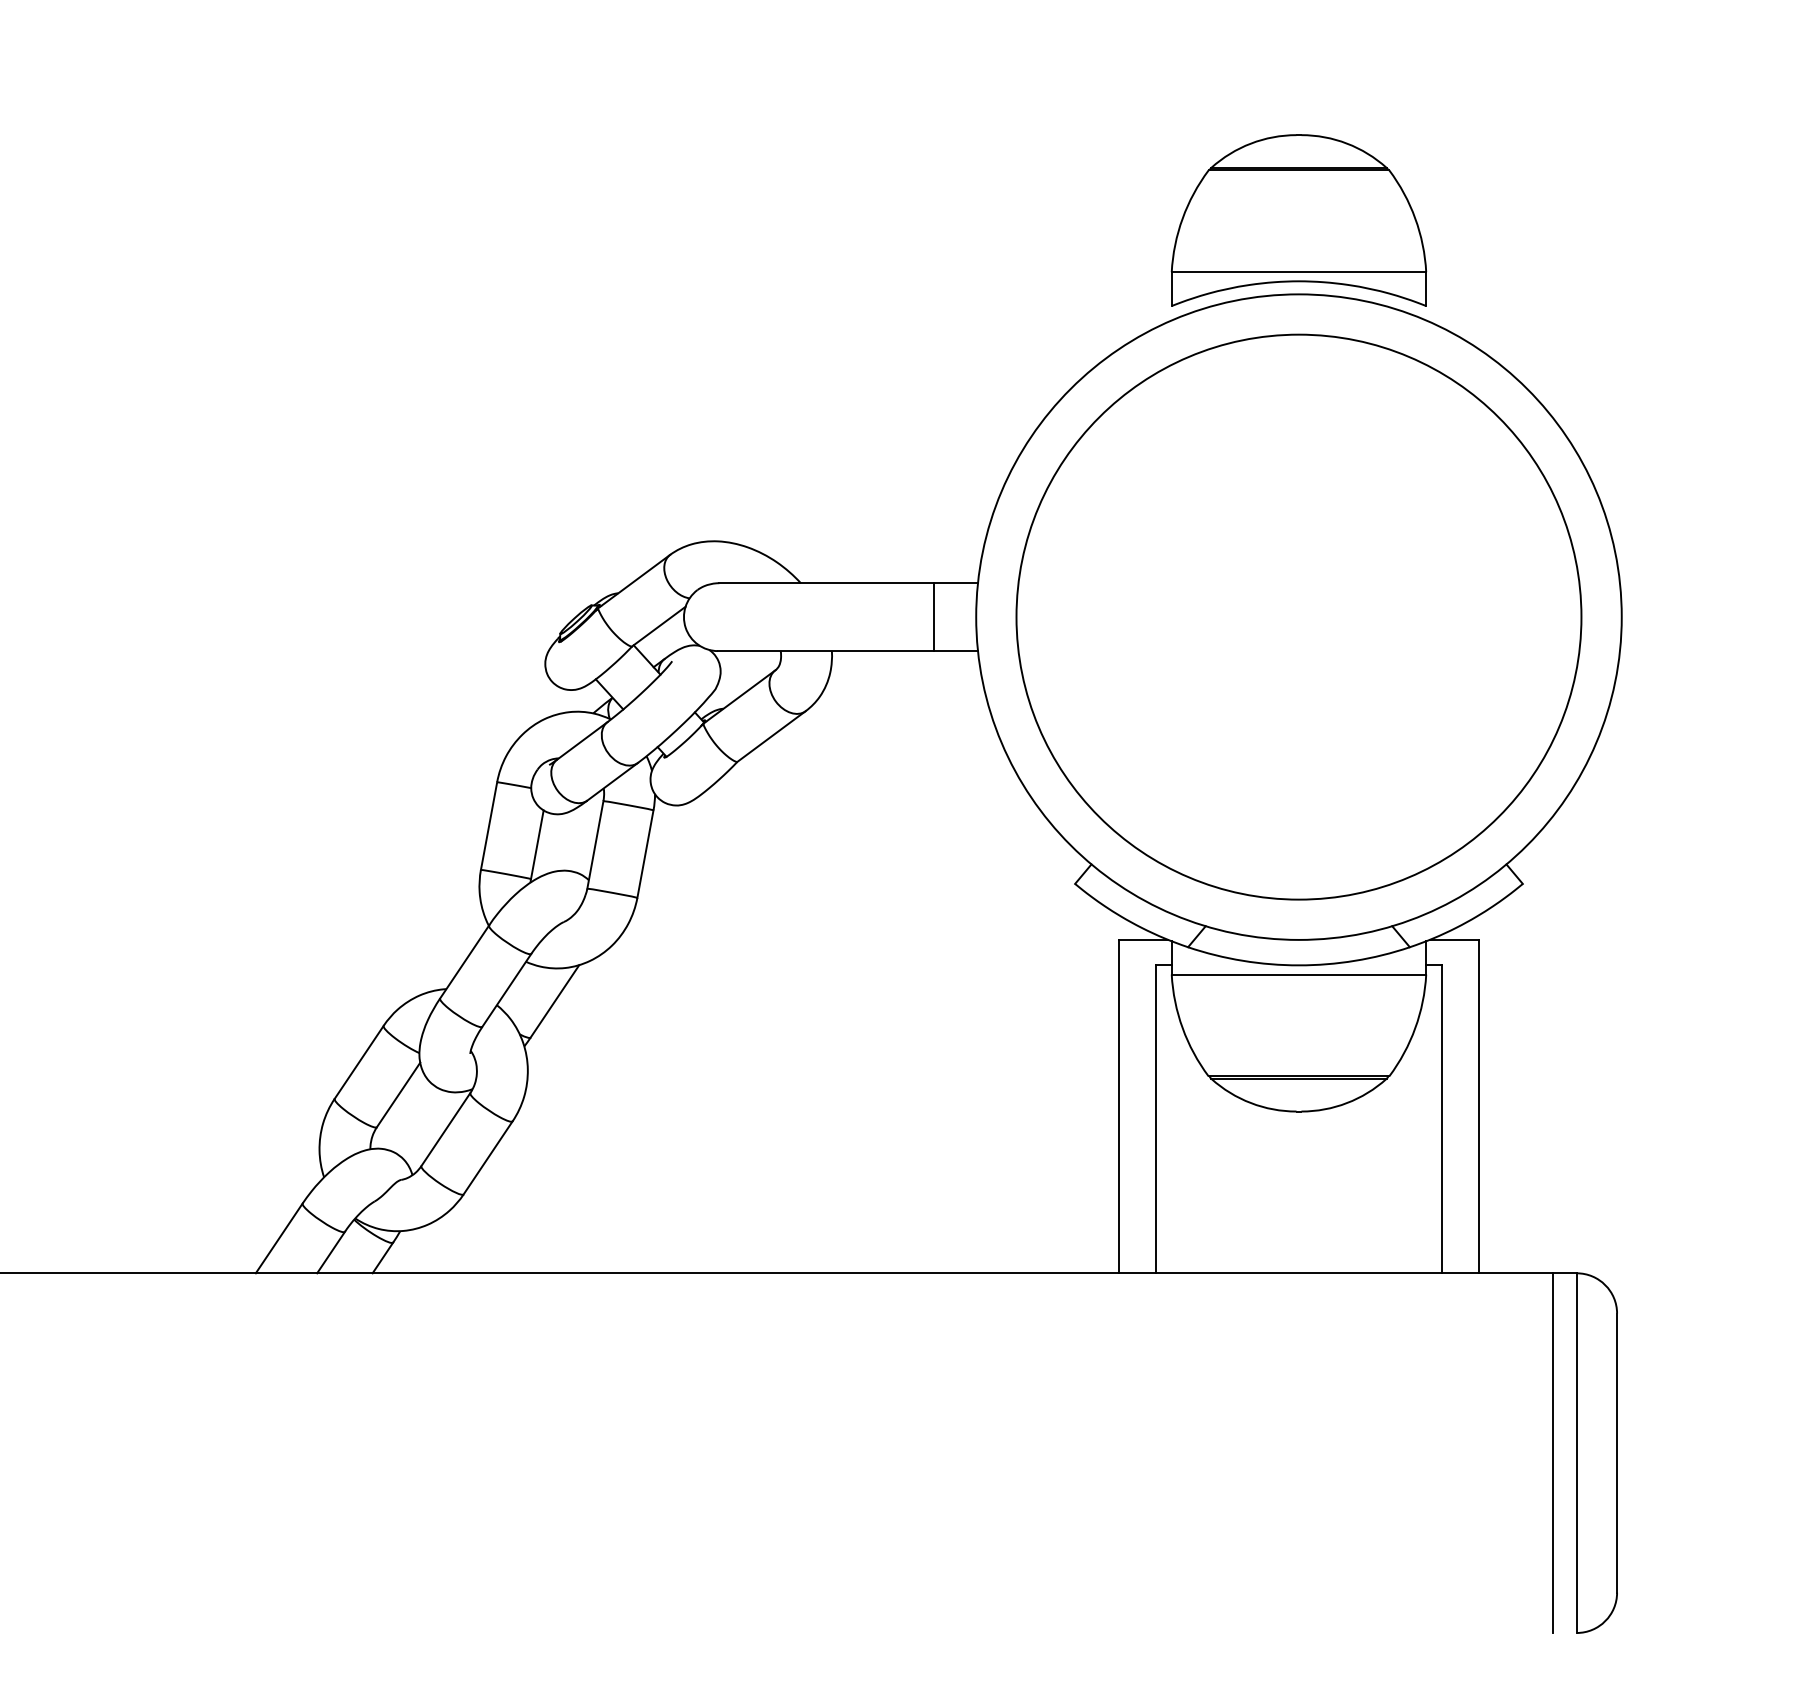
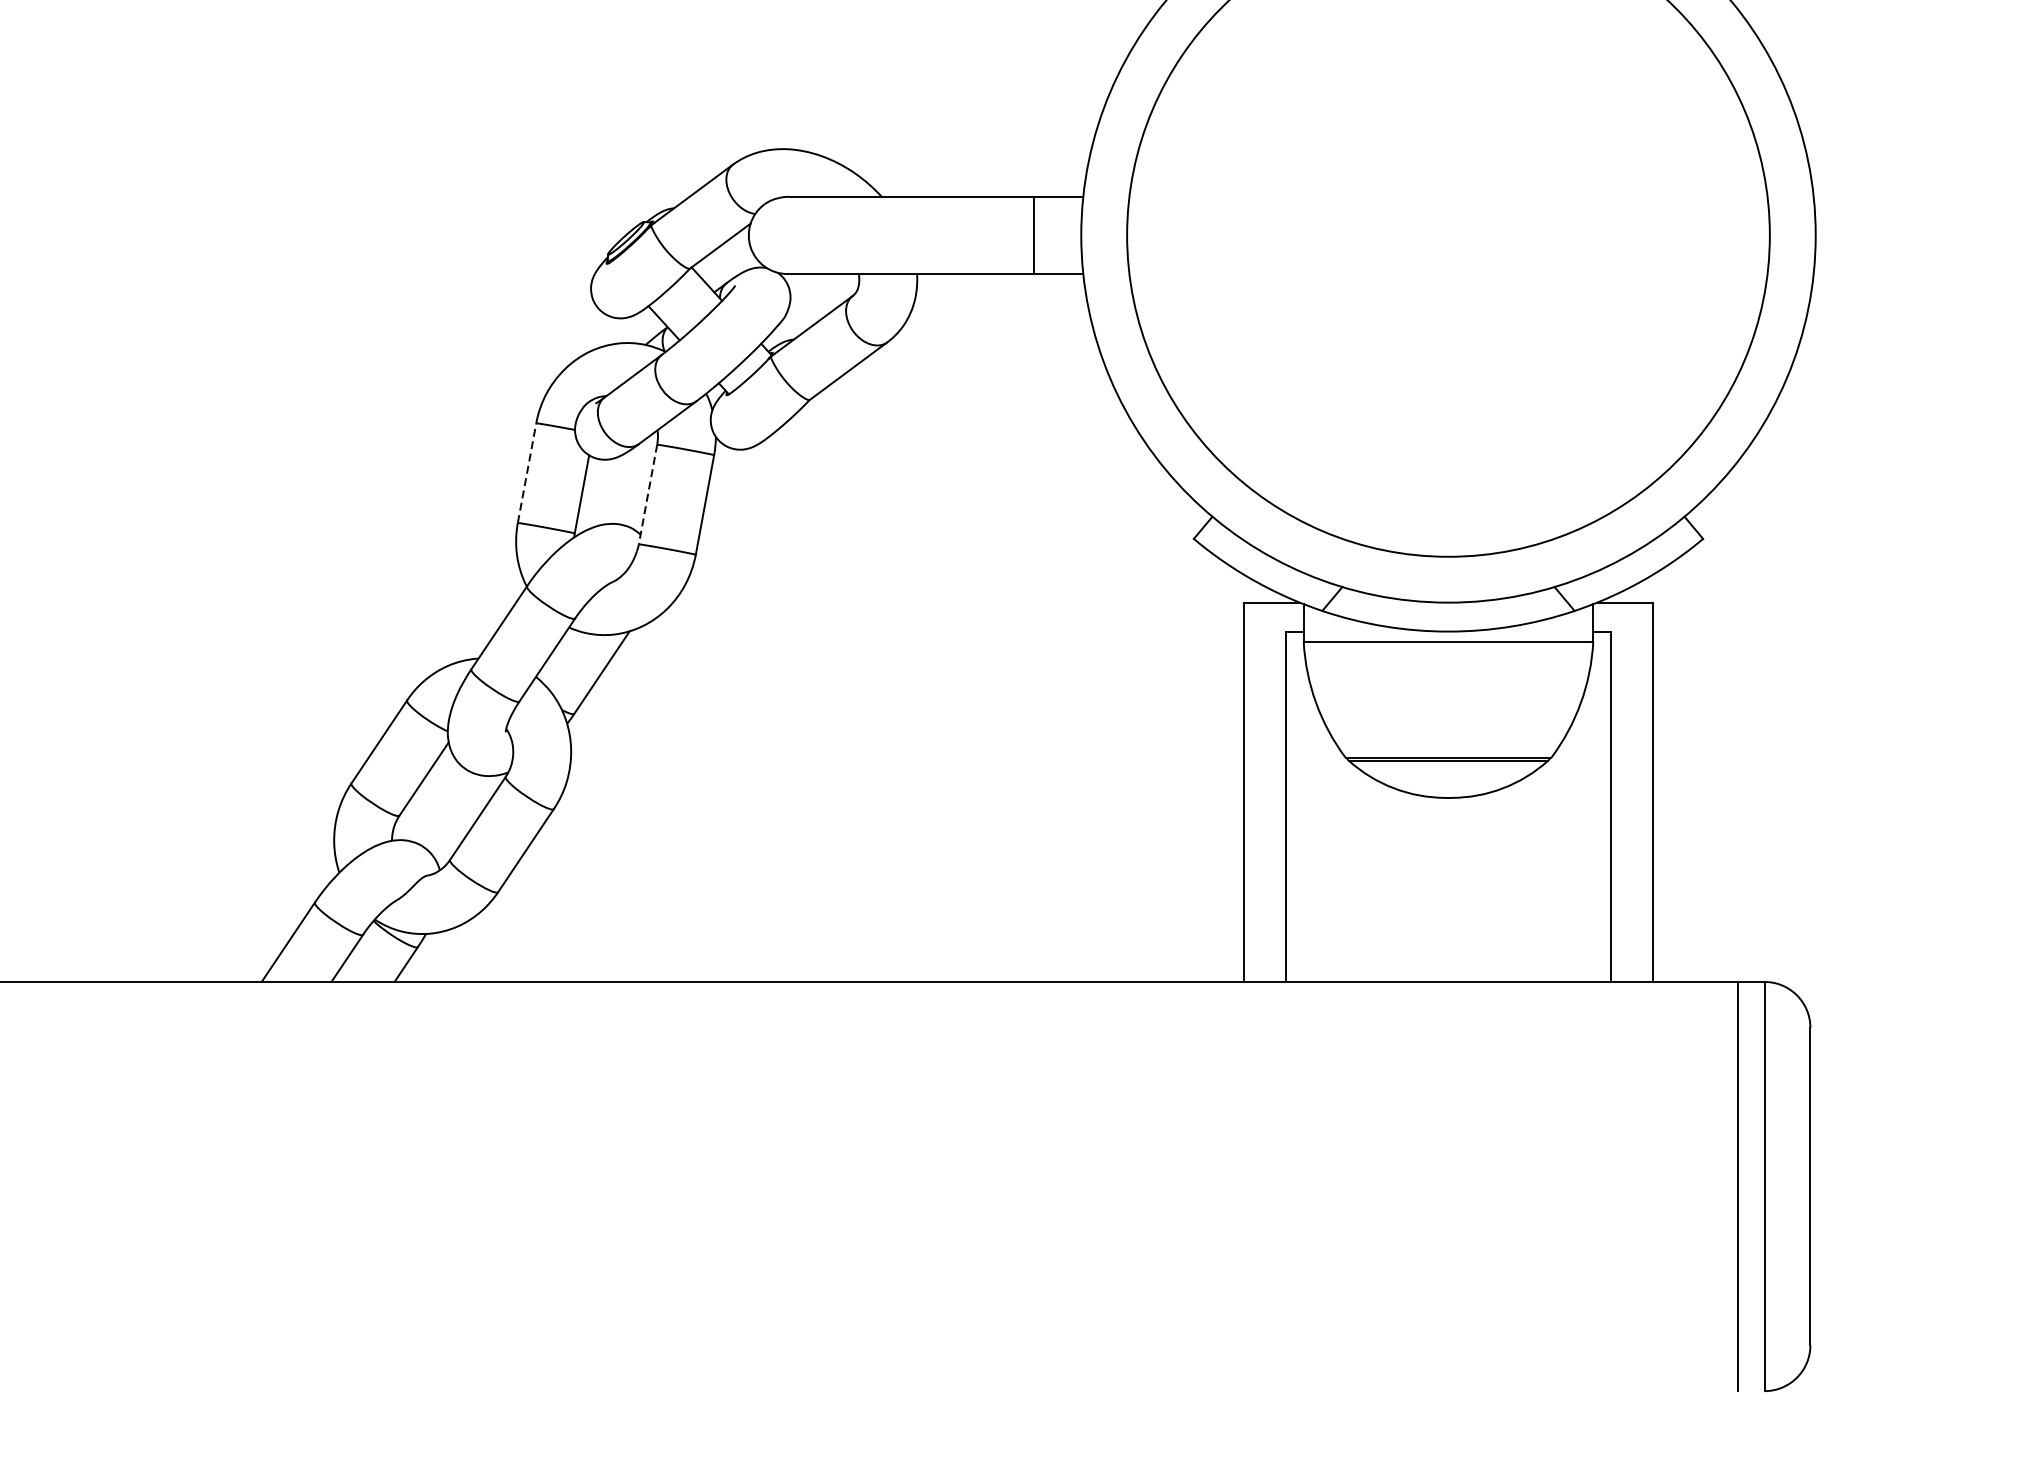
line: (489, 826) -> (527, 473), solid -> dashed
line: (595, 844) -> (648, 494), solid -> dashed

